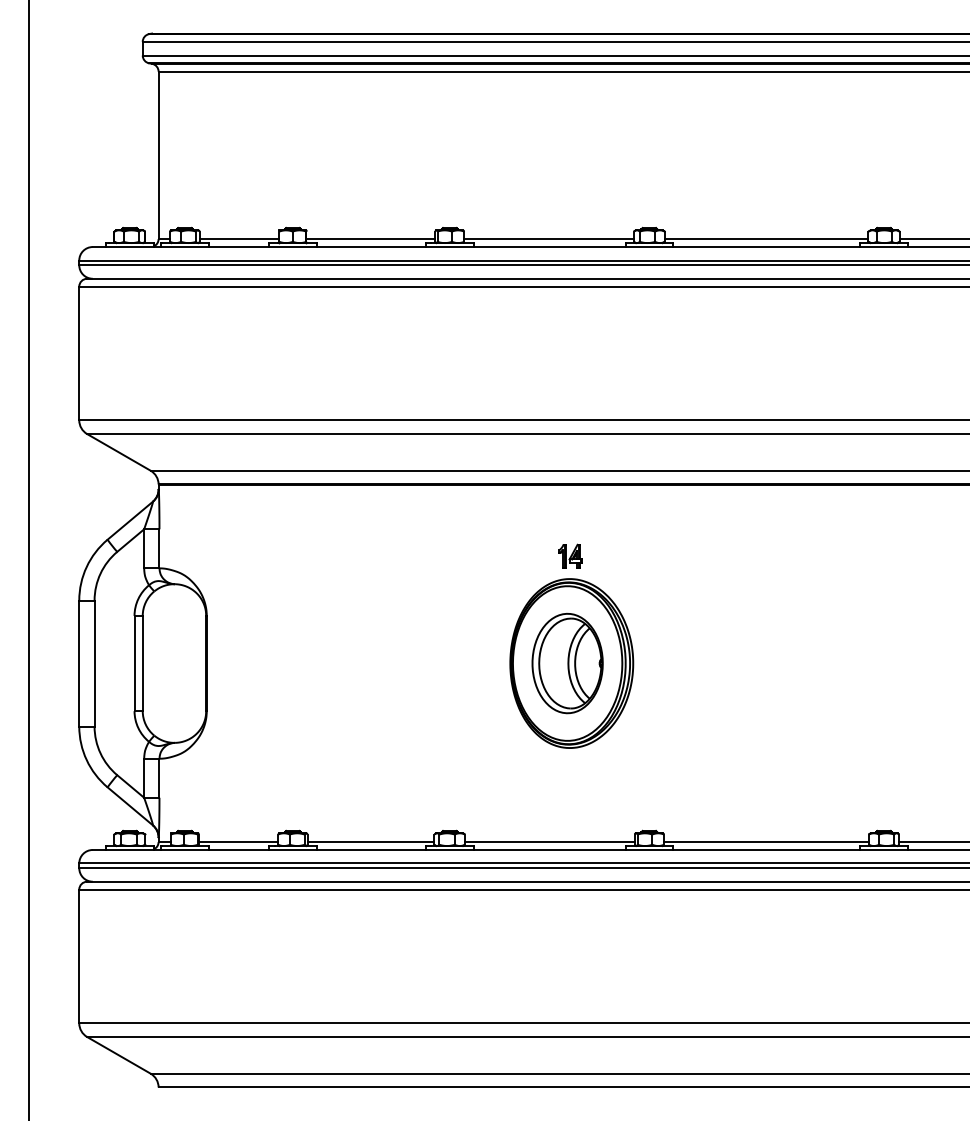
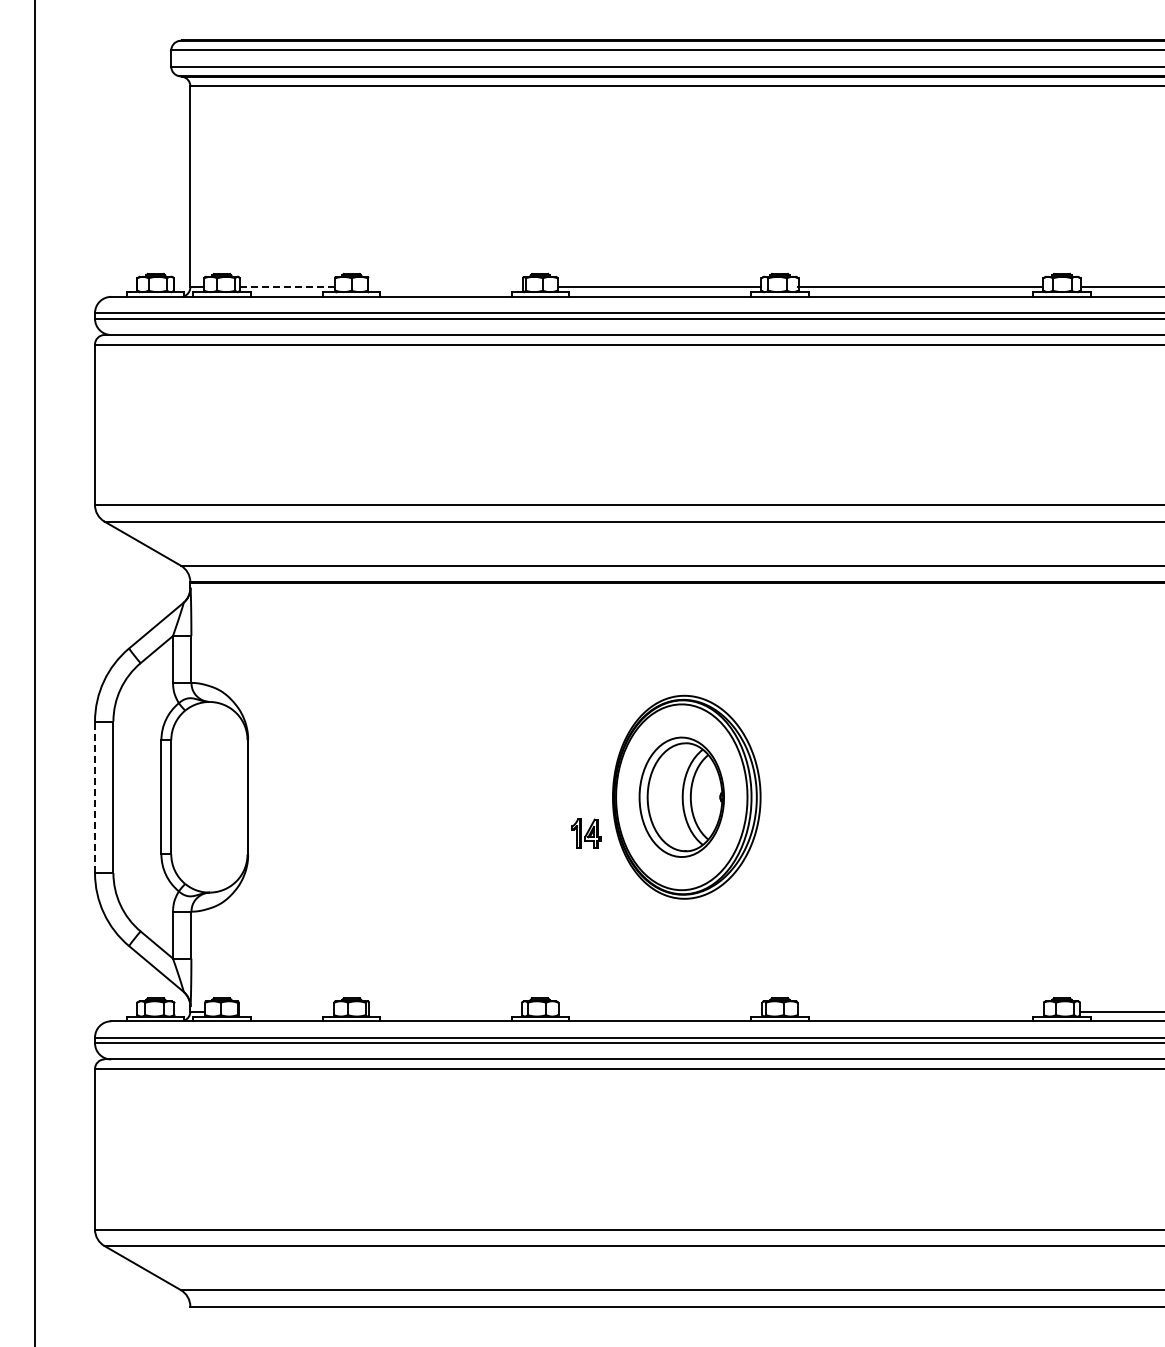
line: (239, 239) -> (287, 287), solid -> dashed
line: (370, 239) -> (445, 287), removed
part: (570, 556) -> (586, 833), moved
line: (79, 663) -> (95, 797), solid -> dashed
line: (238, 841) -> (286, 1011), removed
line: (370, 841) -> (445, 1011), removed
line: (549, 841) -> (660, 1011), removed
line: (766, 841) -> (920, 1011), removed

